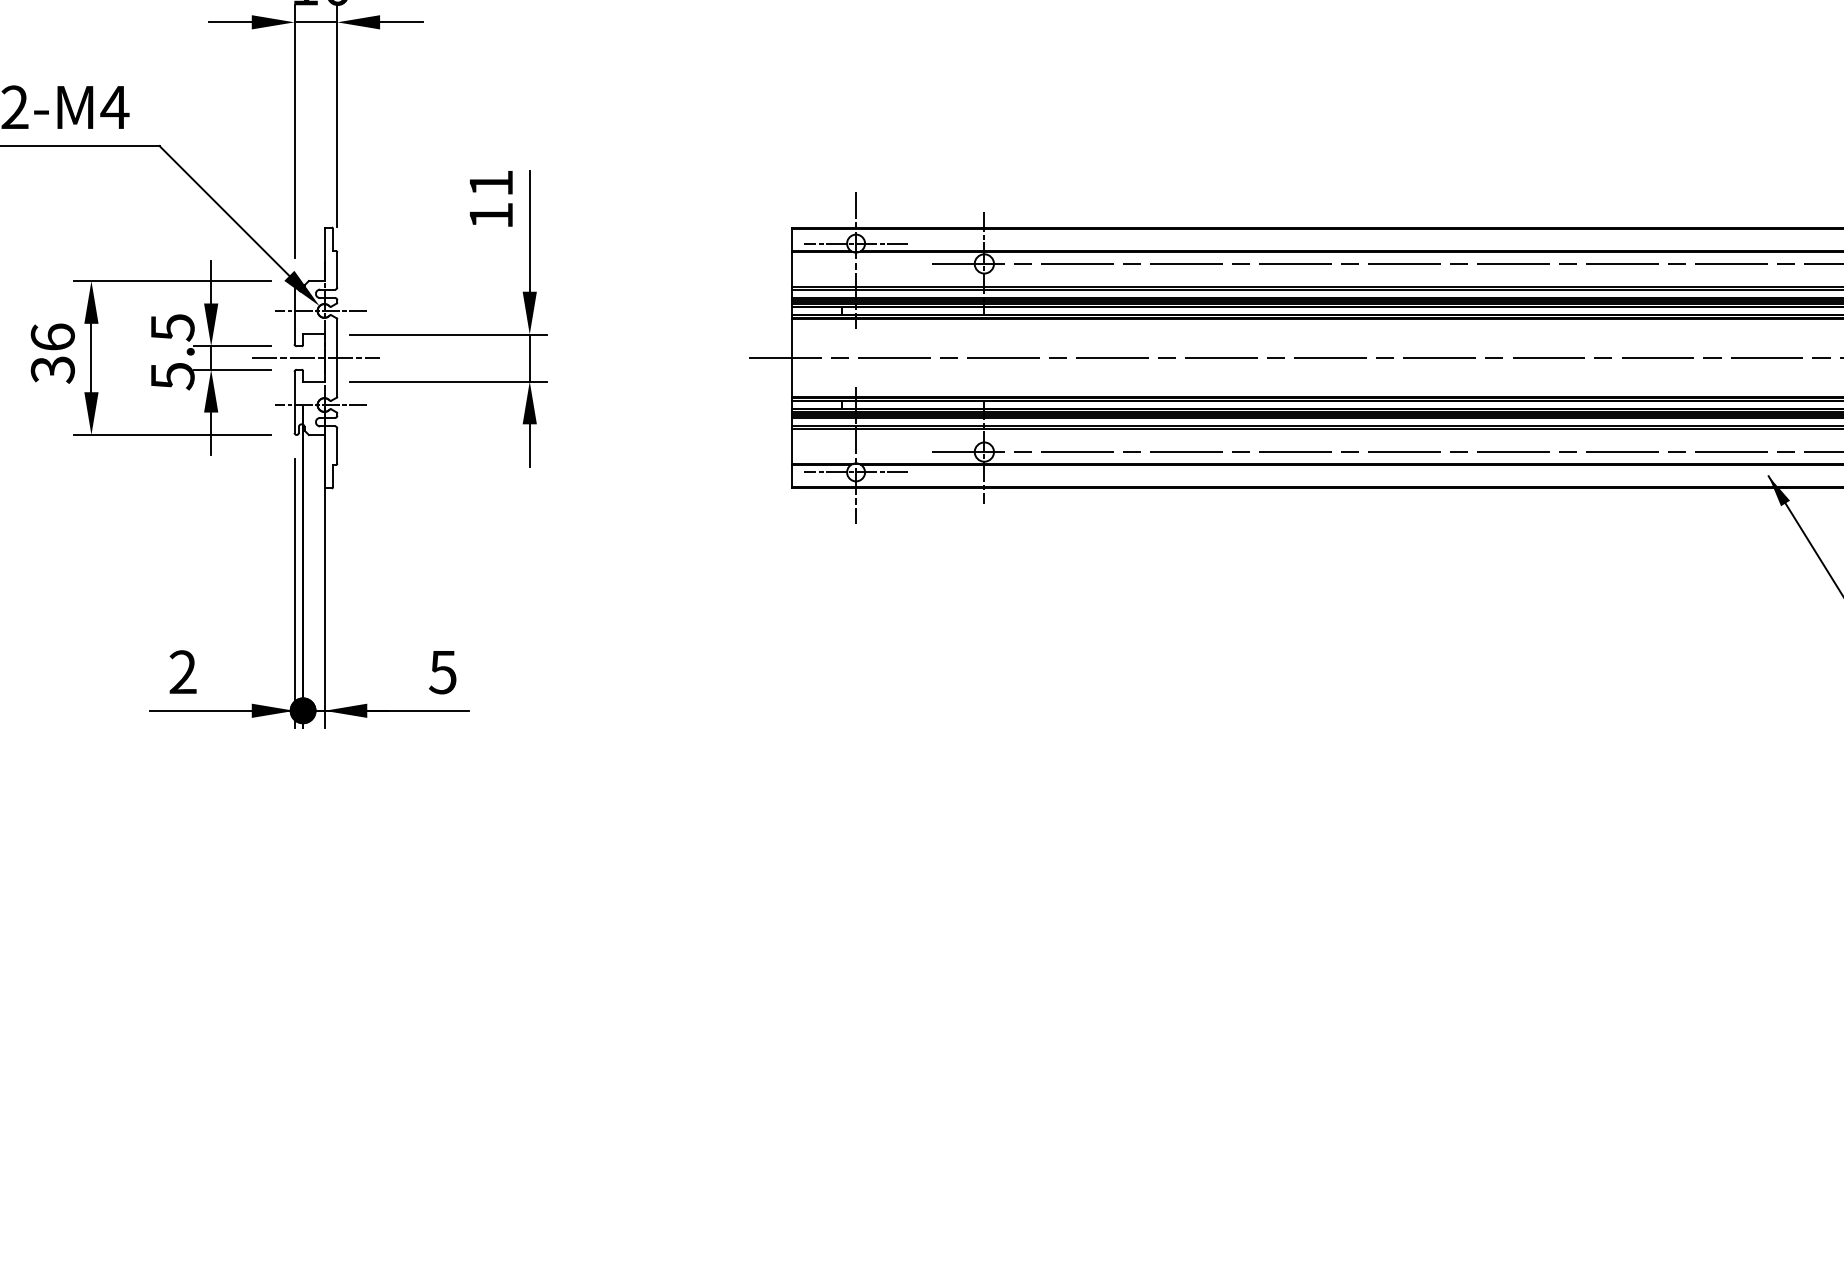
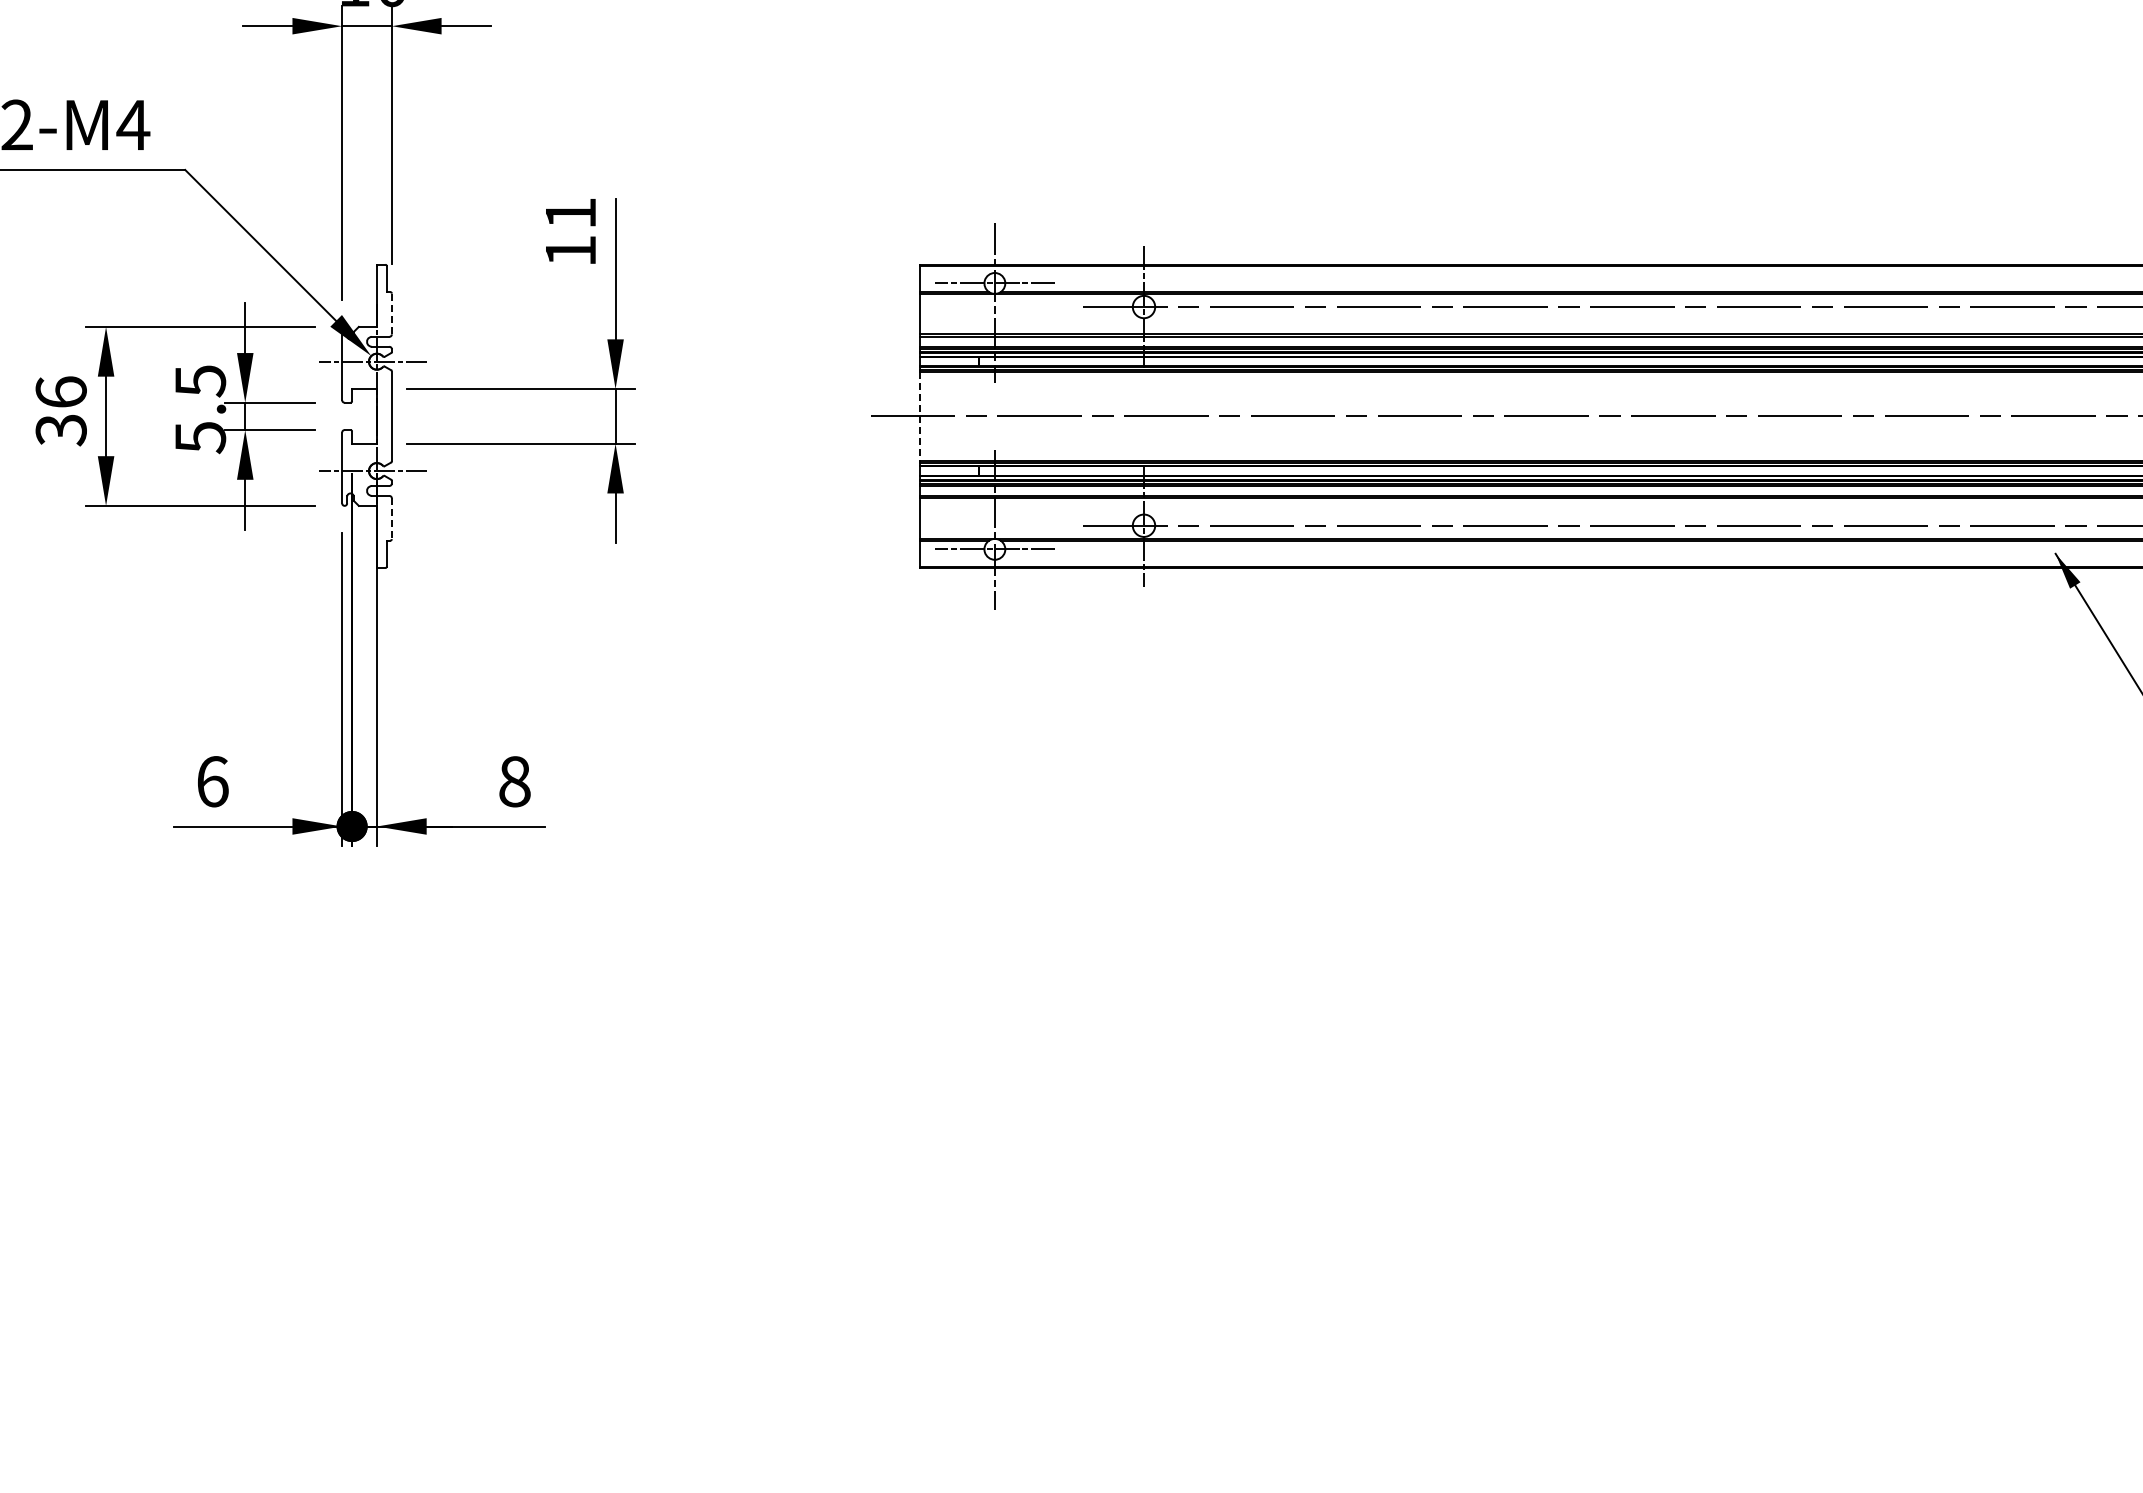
line: (336, 270) -> (391, 314), solid -> dashed
line: (315, 358) -> (366, 416), removed
line: (792, 358) -> (920, 416), solid -> dashed
line: (336, 446) -> (391, 519), solid -> dashed
text: (183, 672) -> (212, 781), 2 -> 6
text: (442, 672) -> (514, 781), 5 -> 8

